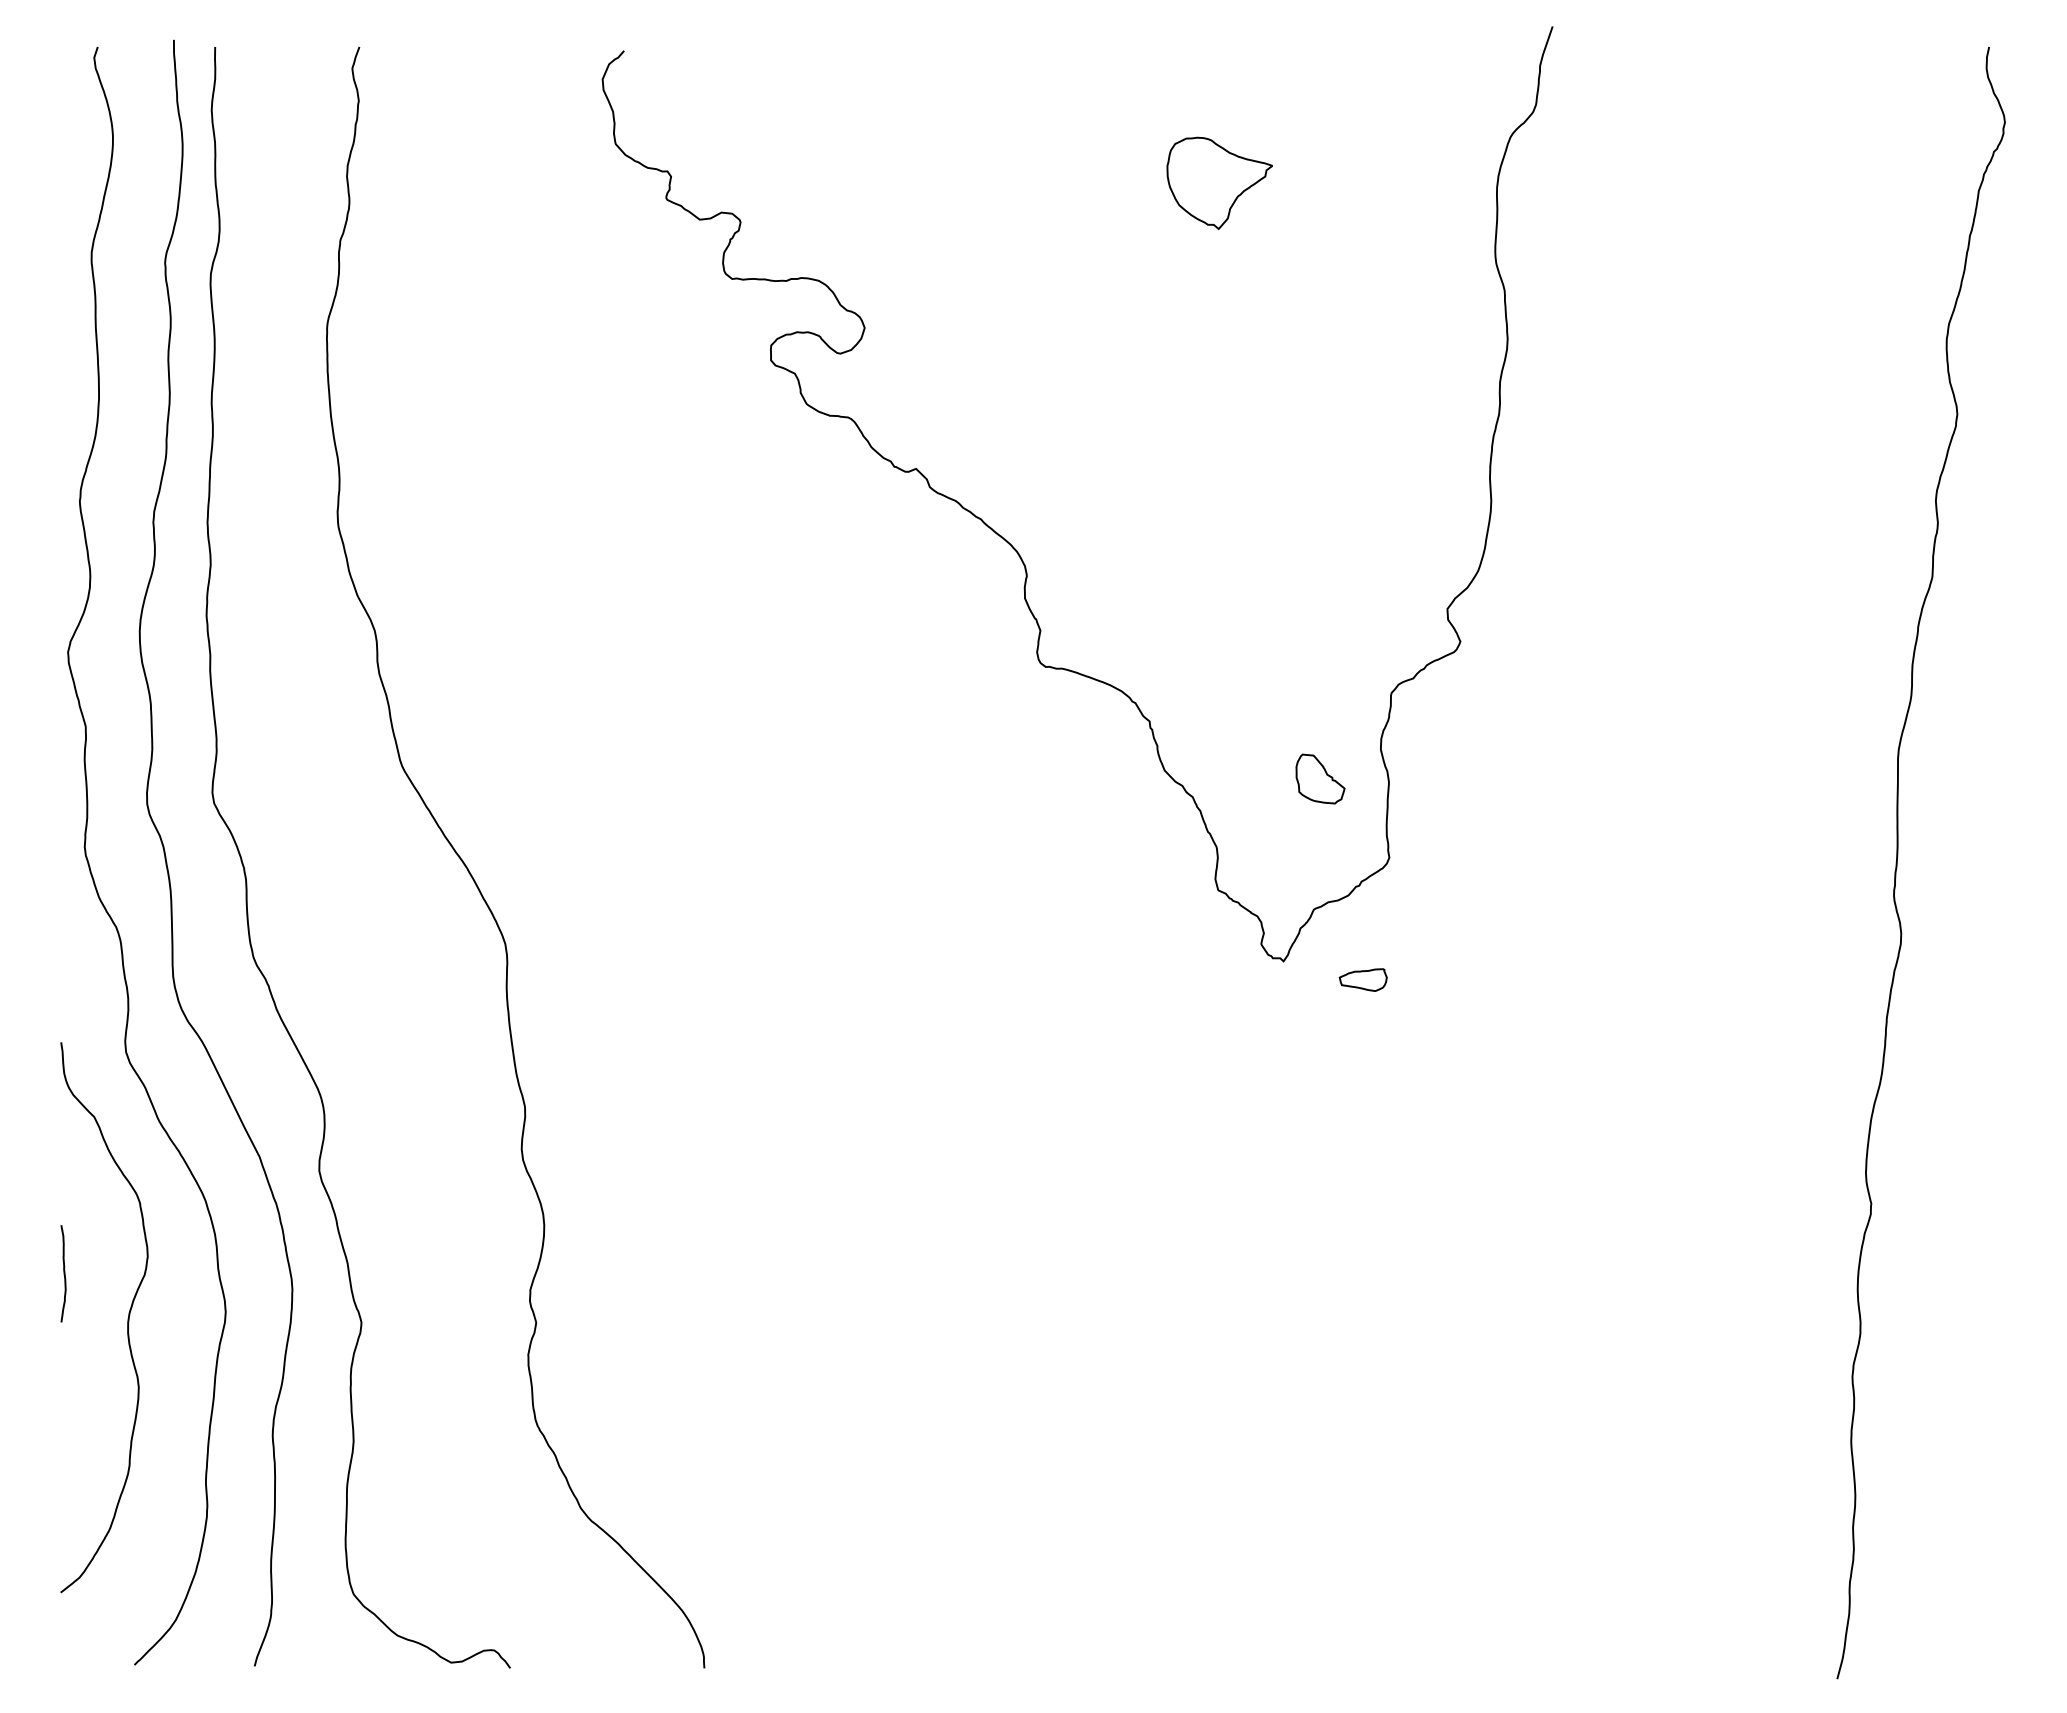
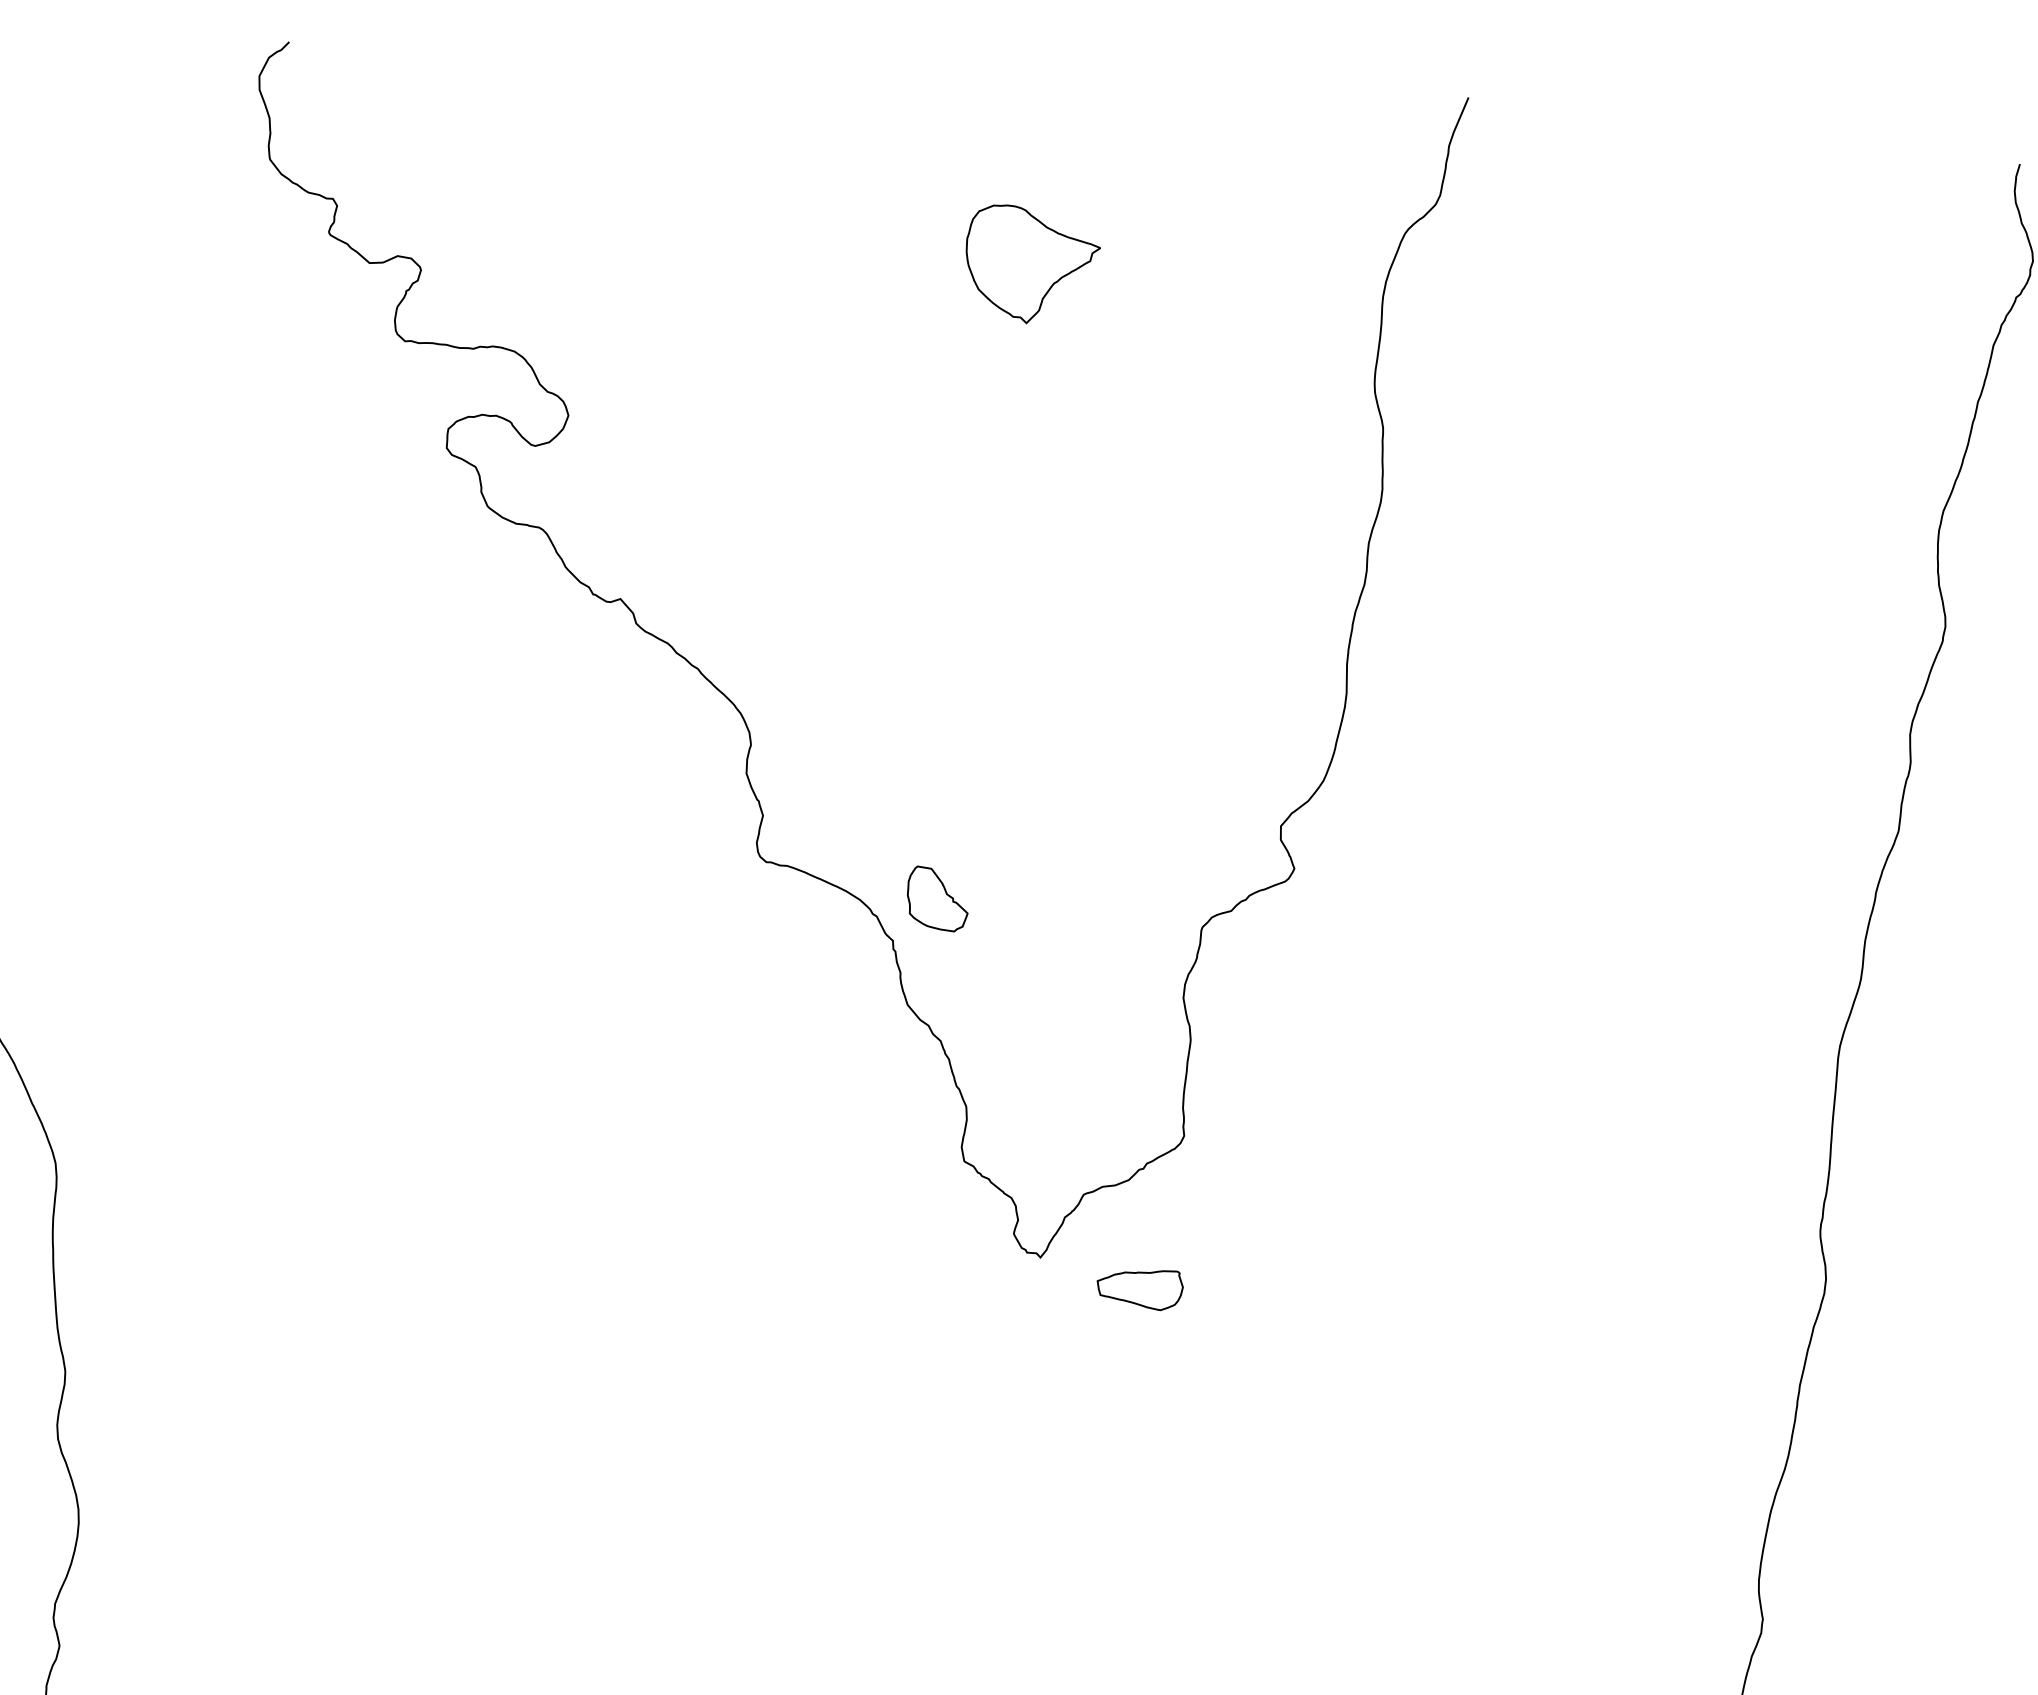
part: (1320, 778) -> (938, 898), moved
part: (1362, 979) -> (1138, 1287), size x1.43

